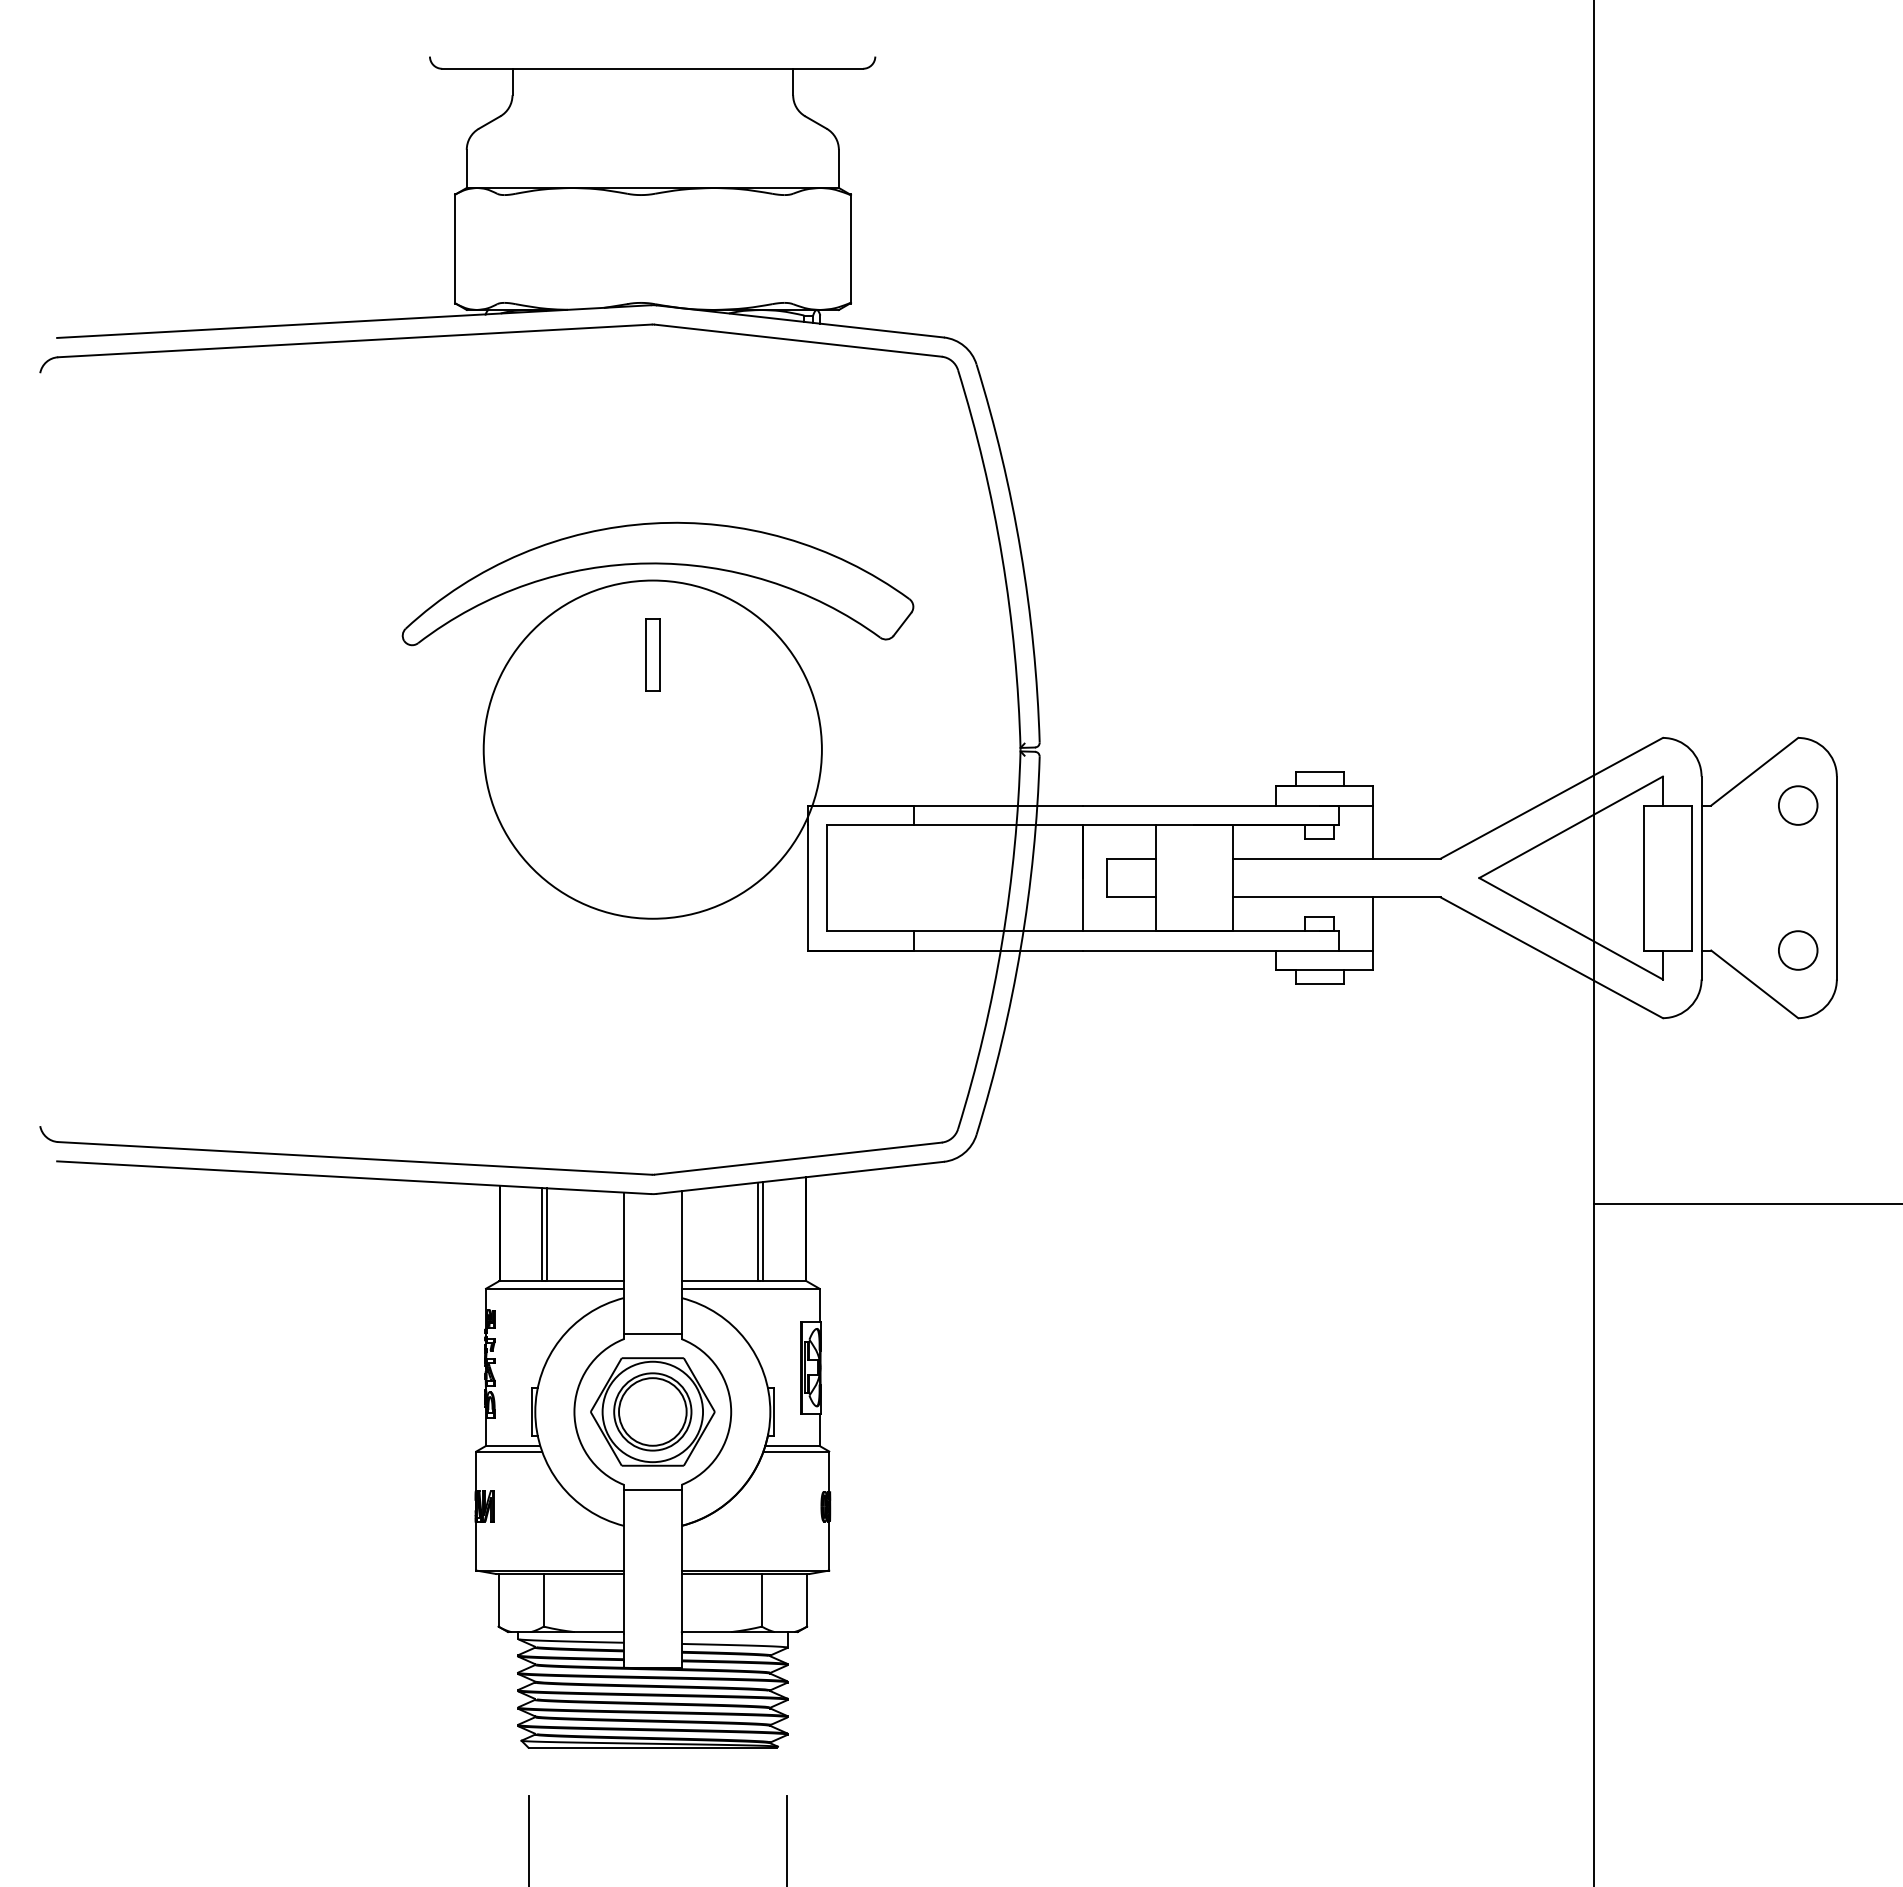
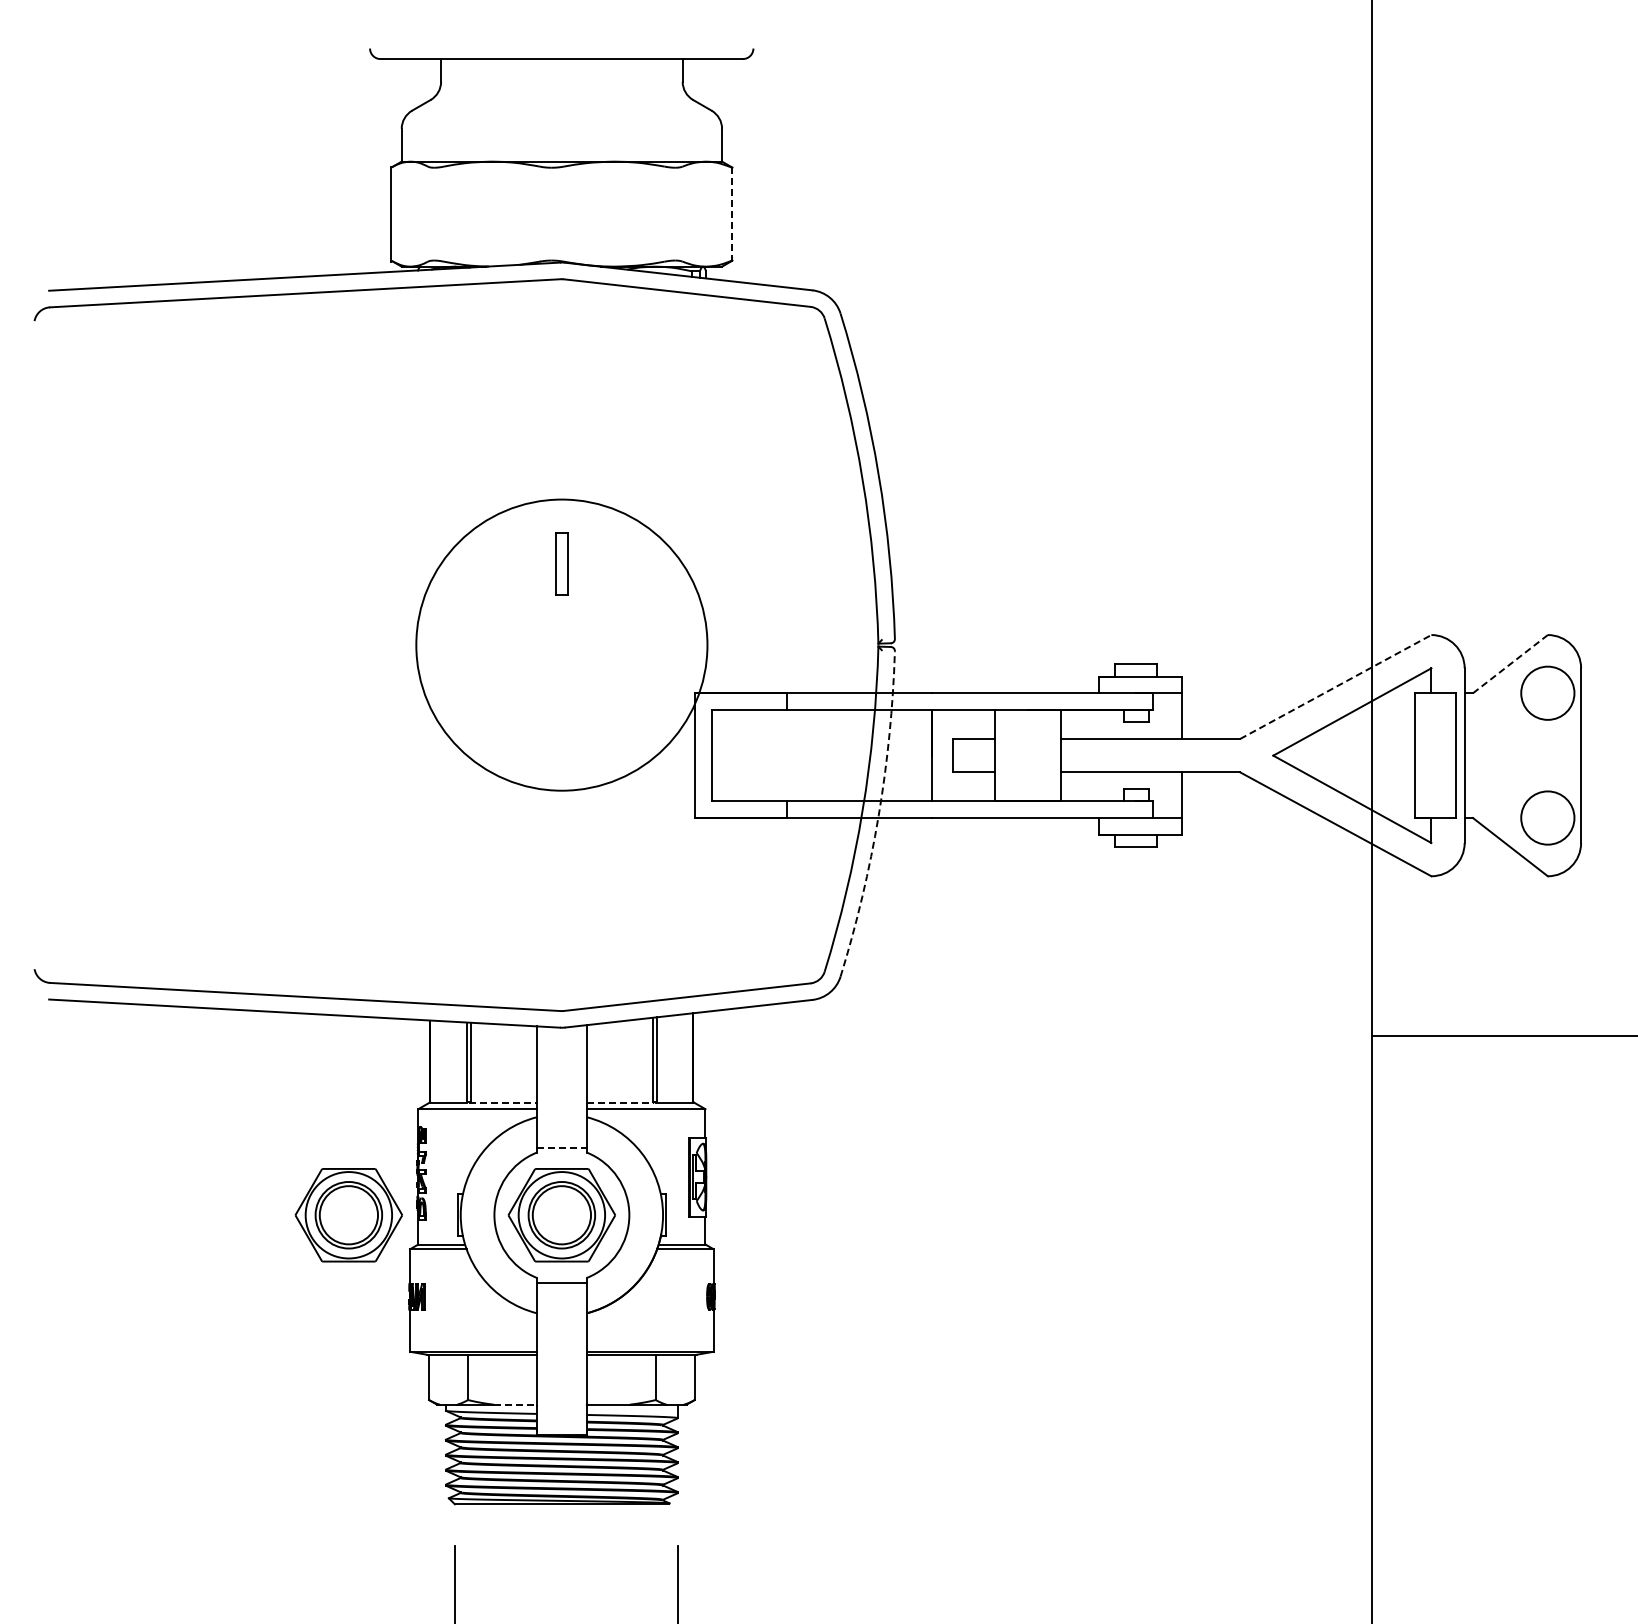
line: (851, 249) -> (732, 214), solid -> dashed
part: (658, 564) -> (566, 485), removed
line: (1754, 770) -> (1510, 663), solid -> dashed
line: (1551, 798) -> (1335, 687), solid -> dashed
circle: (1797, 804) -> (1547, 692), size x1.6
arc: (1020, 947) -> (878, 815), solid -> dashed
circle: (1797, 949) -> (1547, 817), size x1.6
line: (584, 1280) -> (503, 1102), solid -> dashed
line: (720, 1280) -> (620, 1102), solid -> dashed
line: (652, 1333) -> (561, 1147), solid -> dashed
part: (404, 1412) -> (348, 1215), added
line: (598, 1631) -> (515, 1404), solid -> dashed

